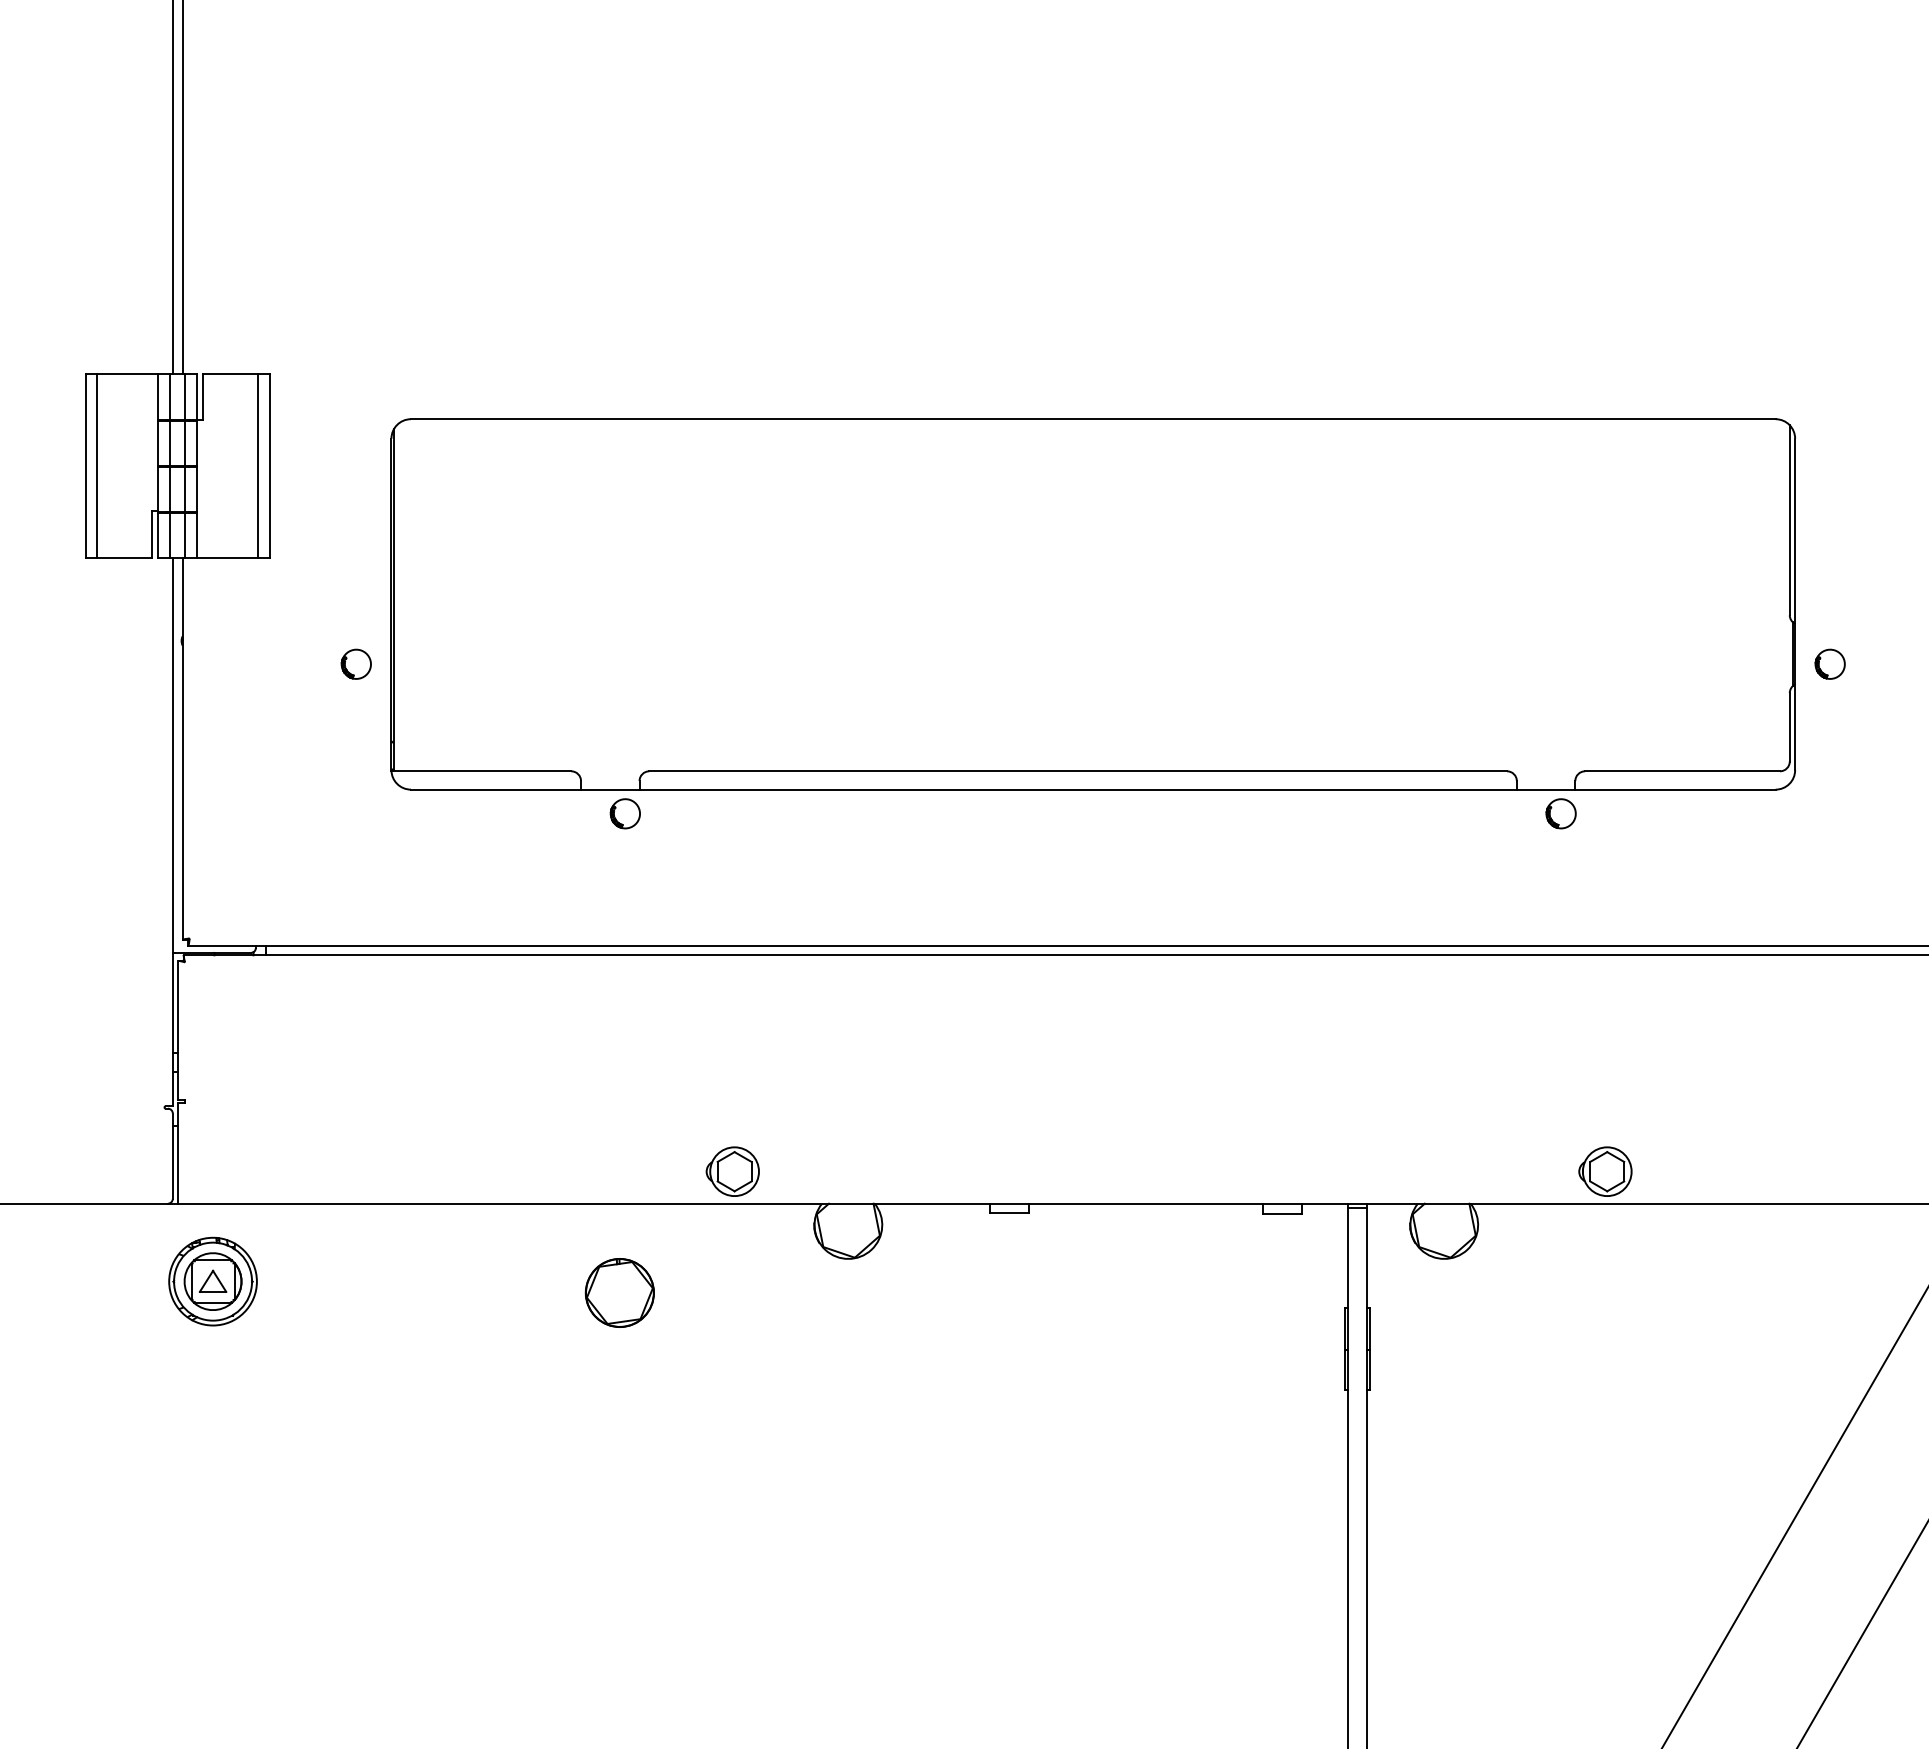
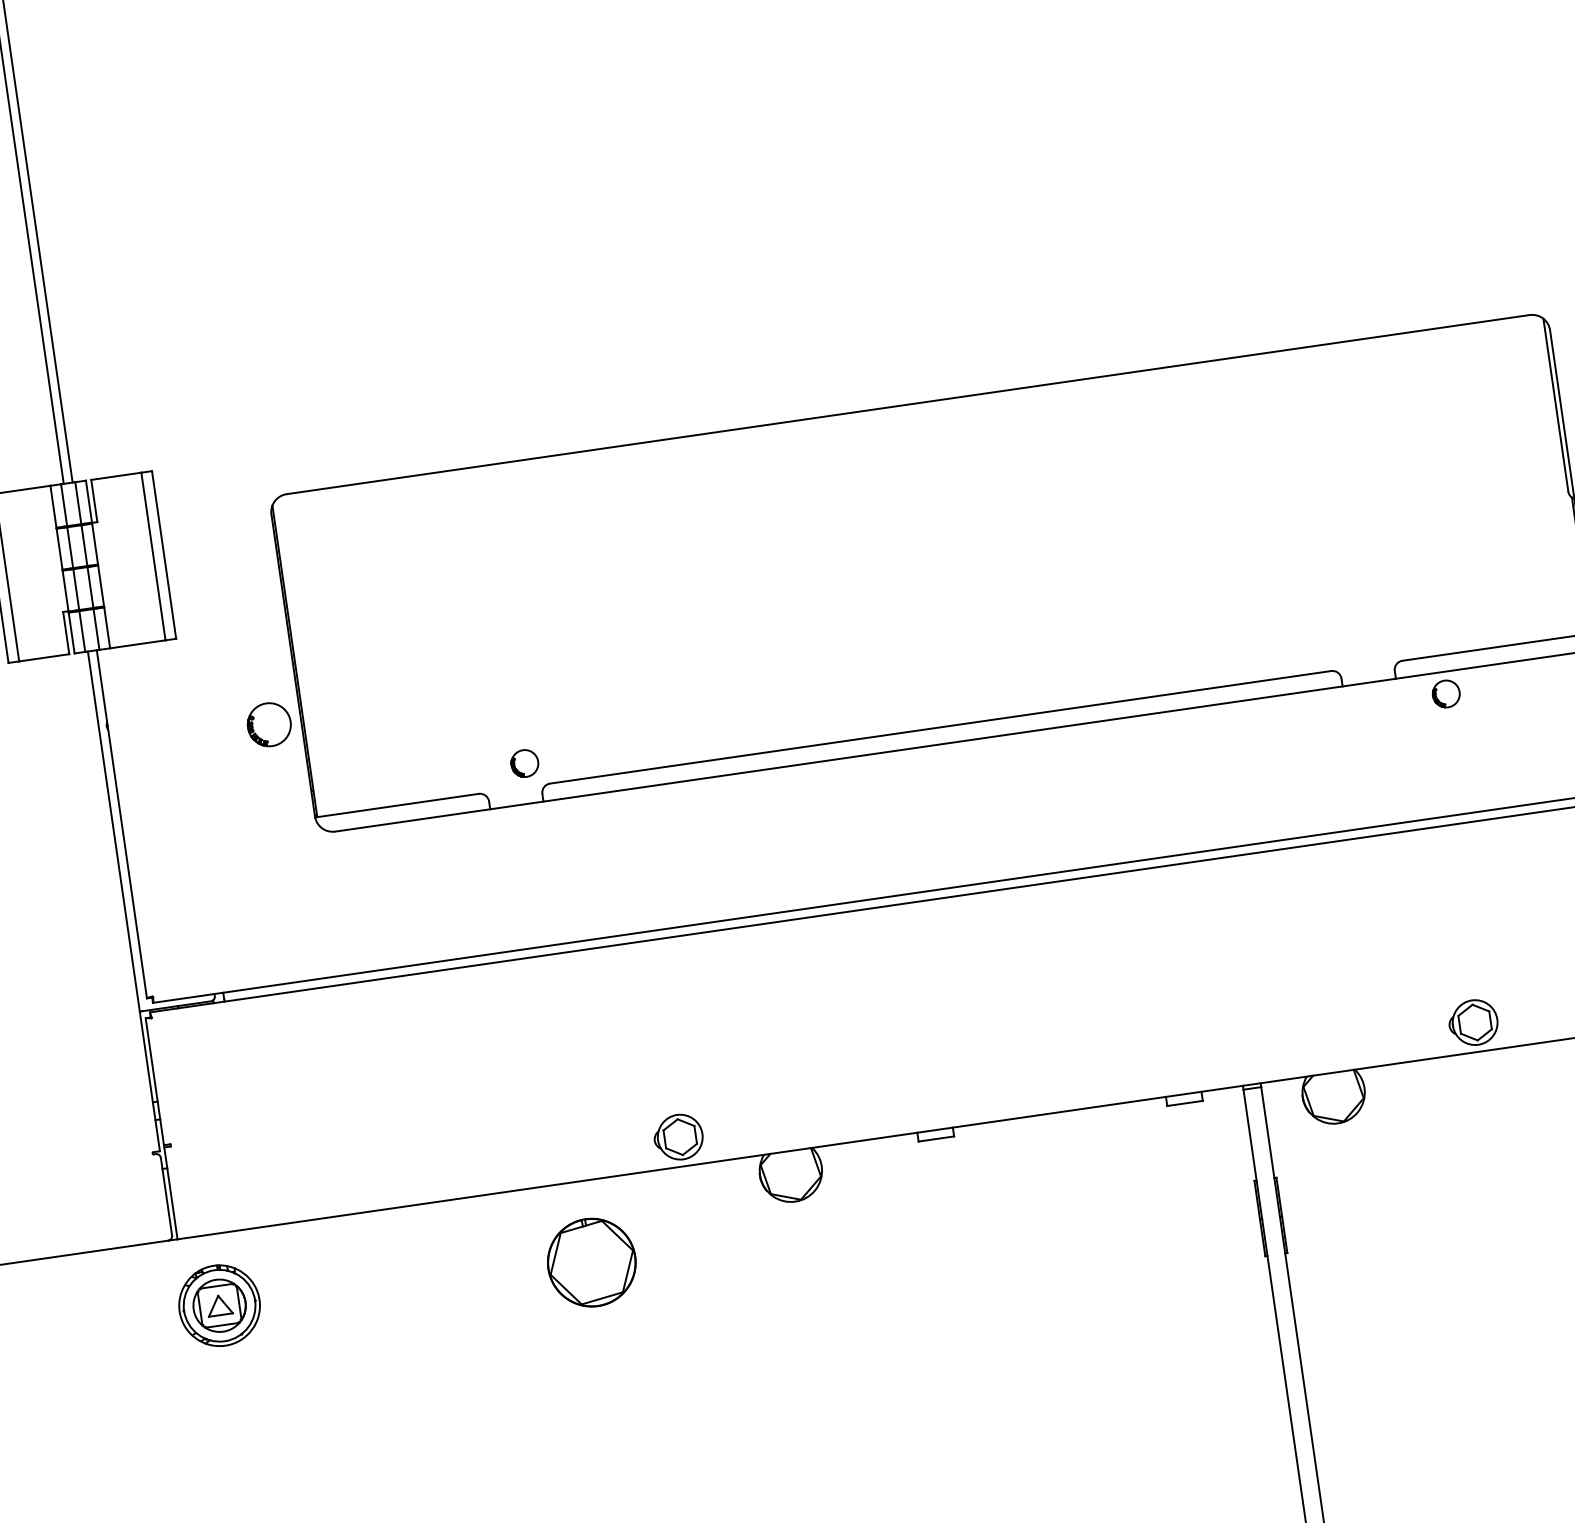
part: (355, 663) -> (268, 723), size x1.6
part: (624, 813) -> (524, 763), moved
part: (1560, 813) -> (1445, 693), moved
part: (619, 1292) -> (591, 1262), size x1.4

